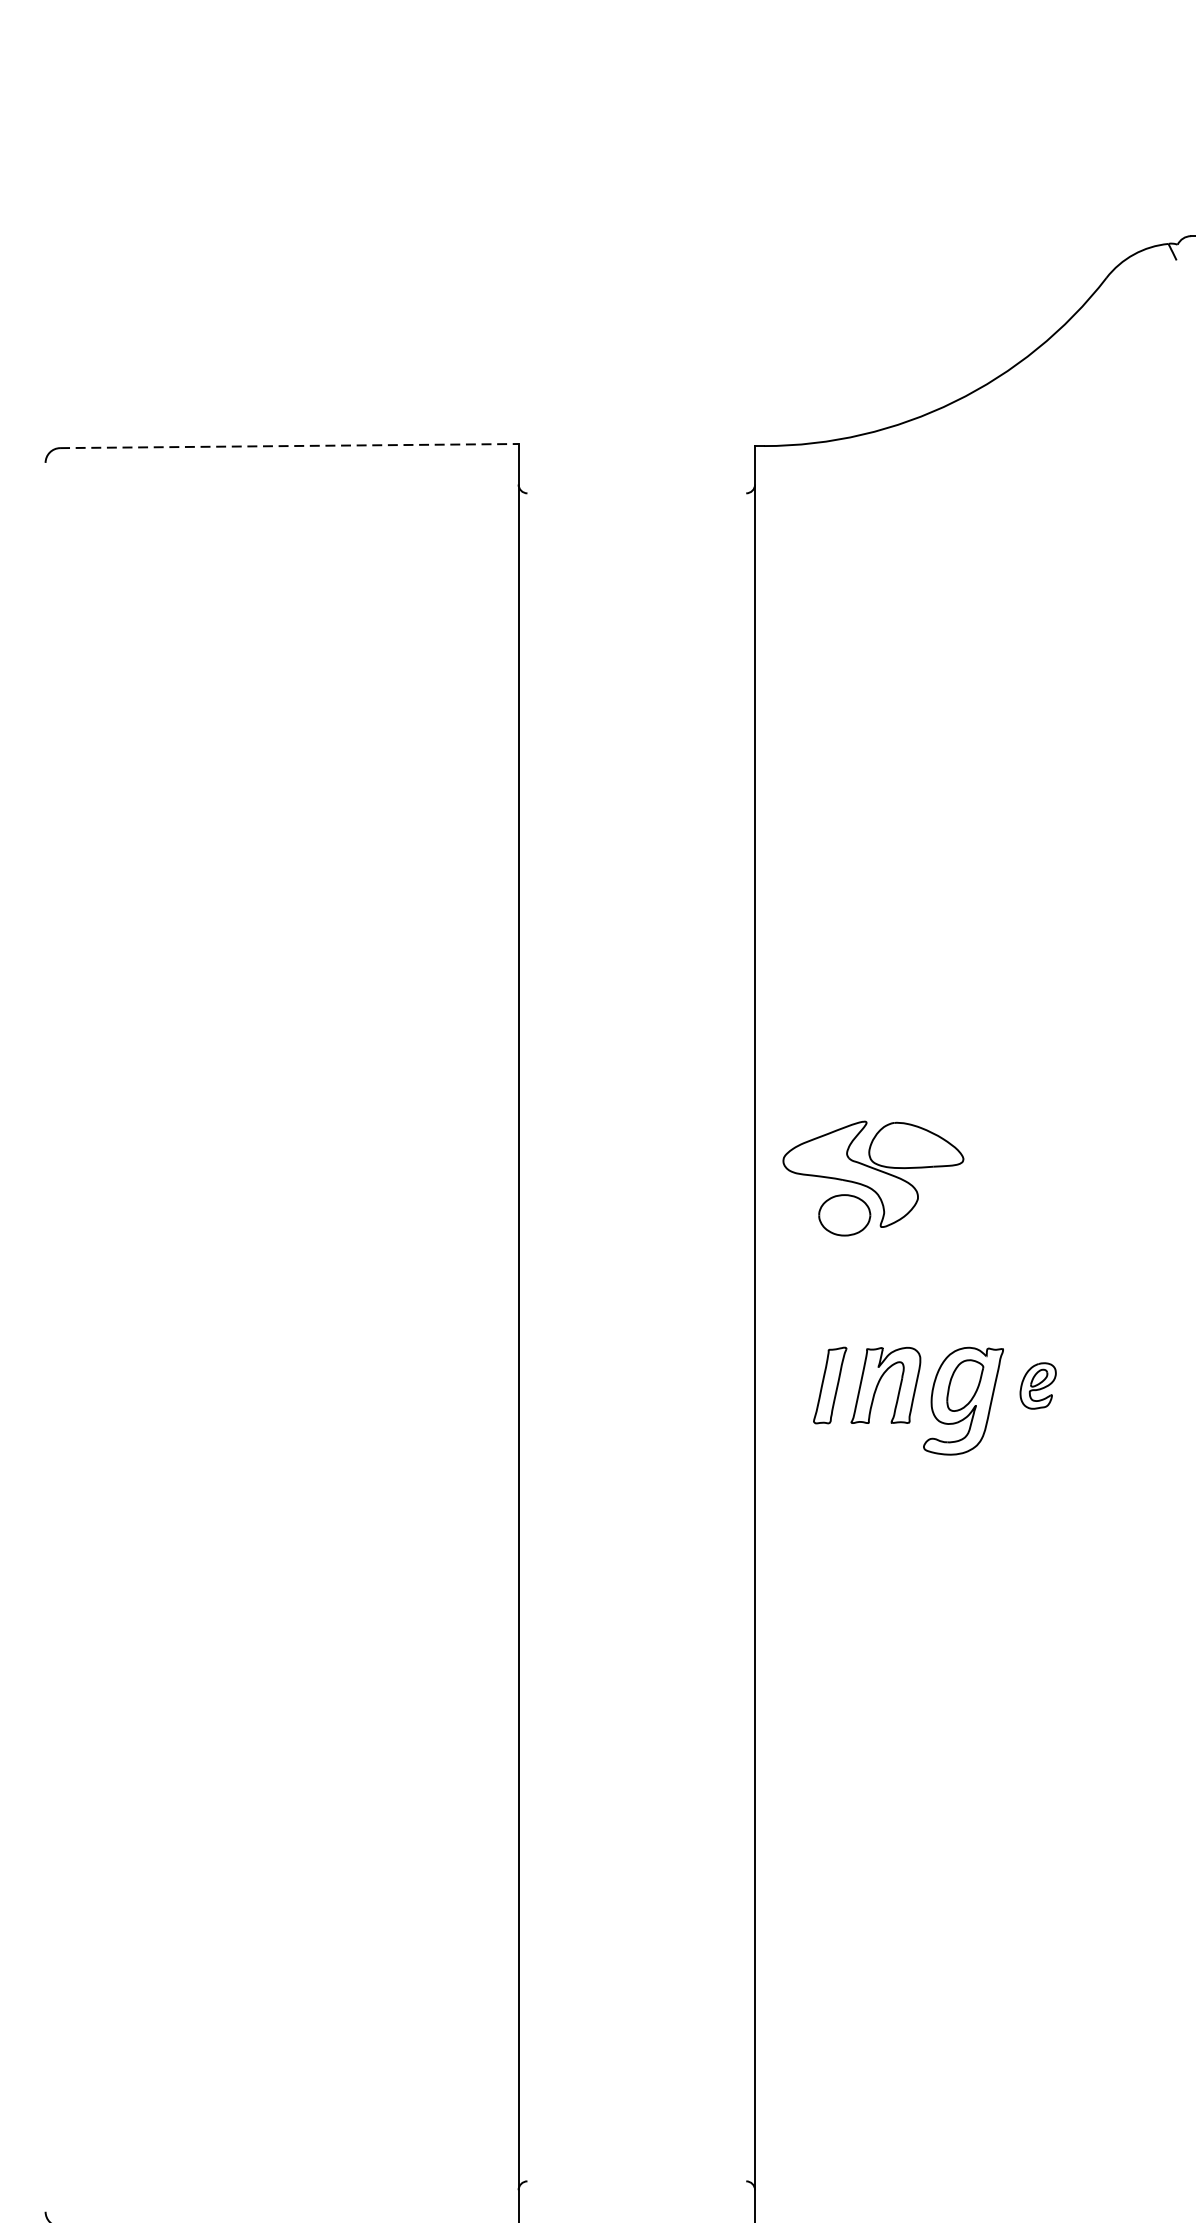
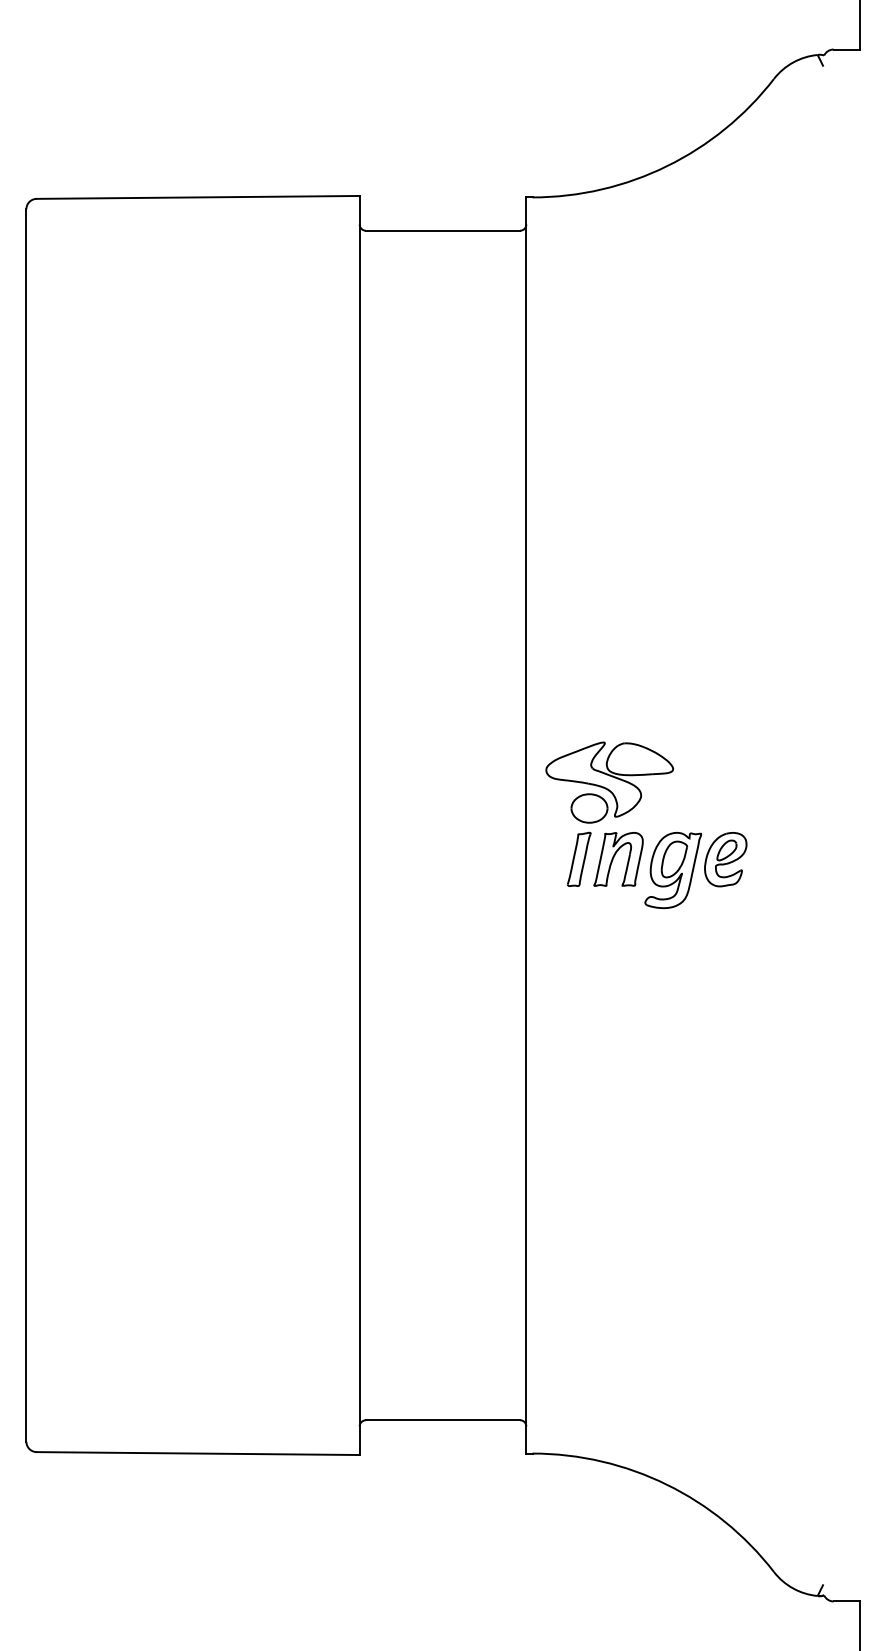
line: (289, 446) -> (198, 197), dashed -> solid
line: (636, 492) -> (442, 230), added
part: (873, 1178) -> (609, 782), moved
line: (45, 1337) -> (26, 825), added
part: (1037, 1385) -> (725, 859), size x1.67
line: (636, 2181) -> (442, 1420), added

